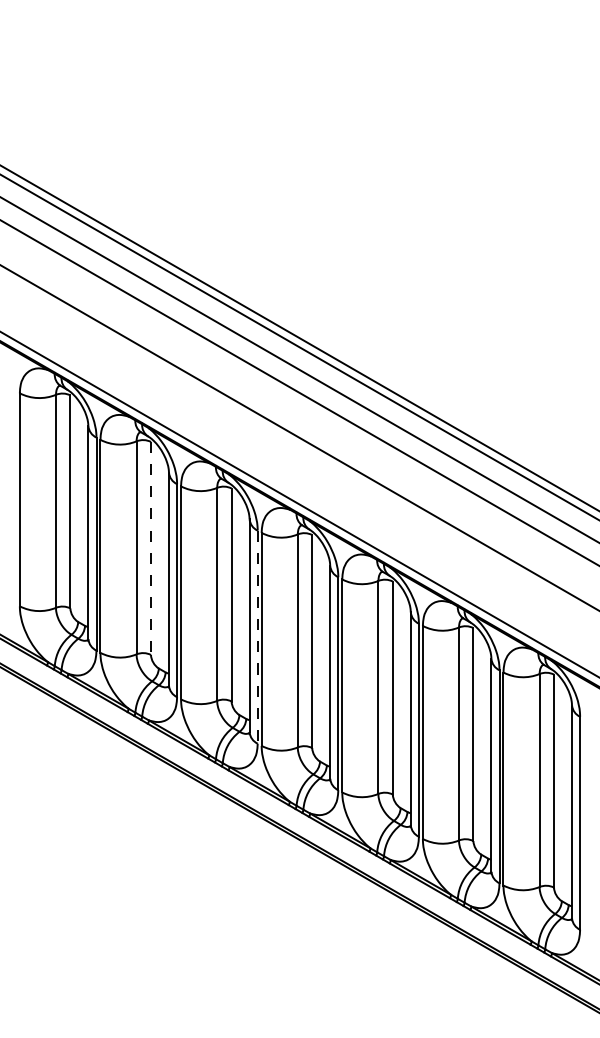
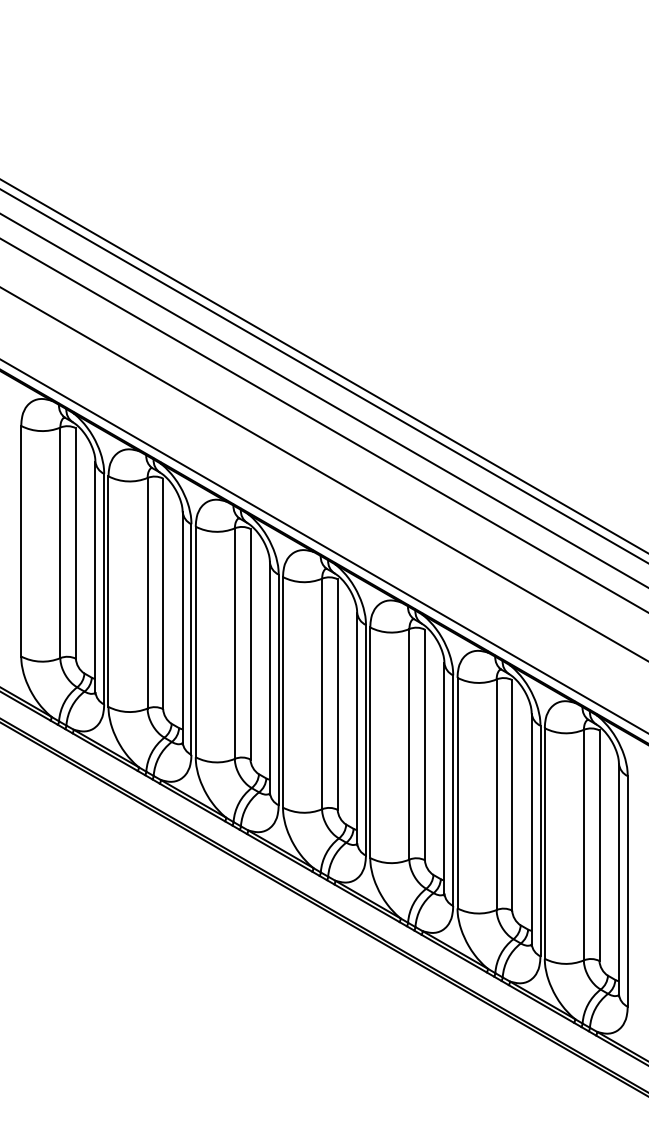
line: (151, 548) -> (163, 593), dashed -> solid
line: (257, 637) -> (278, 690), dashed -> solid

